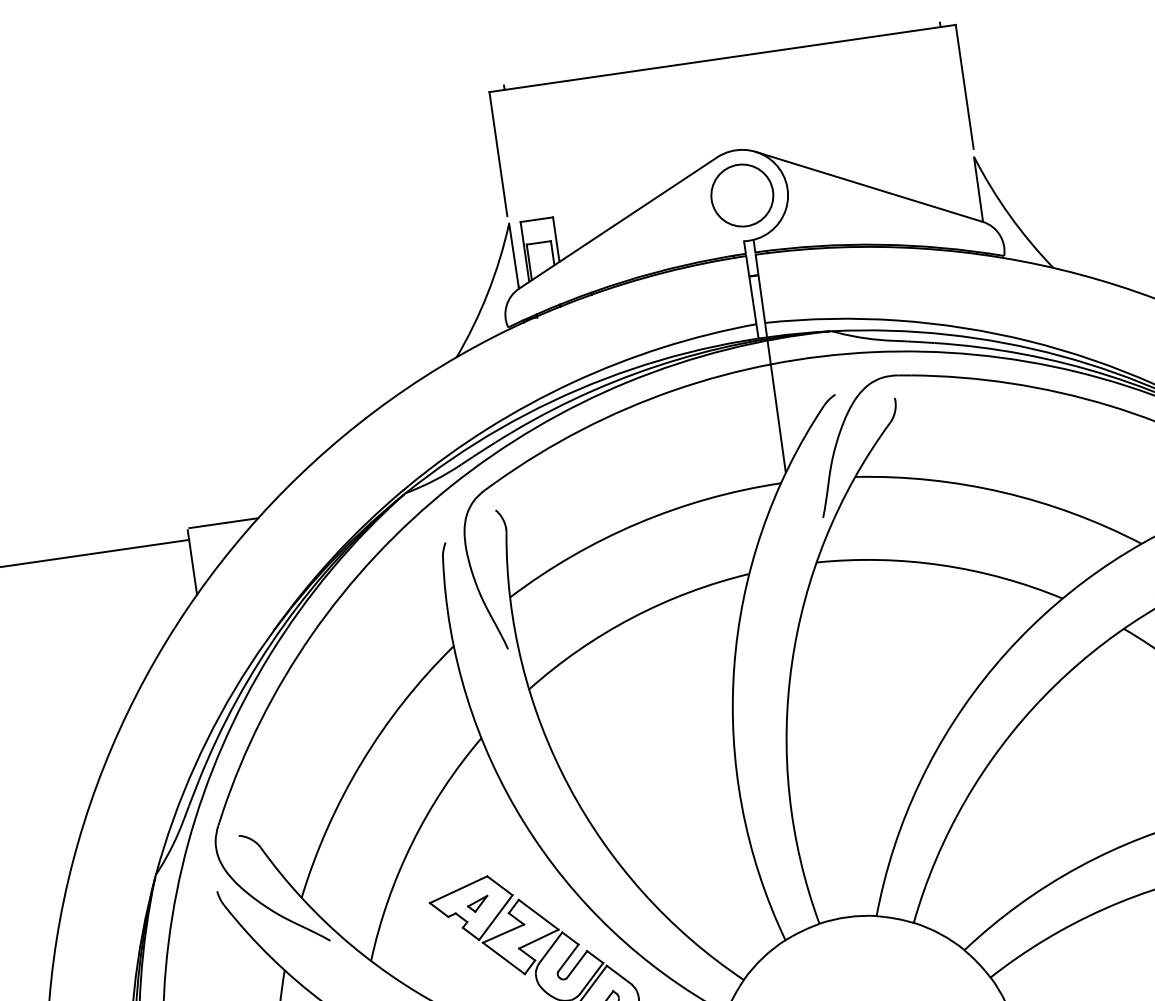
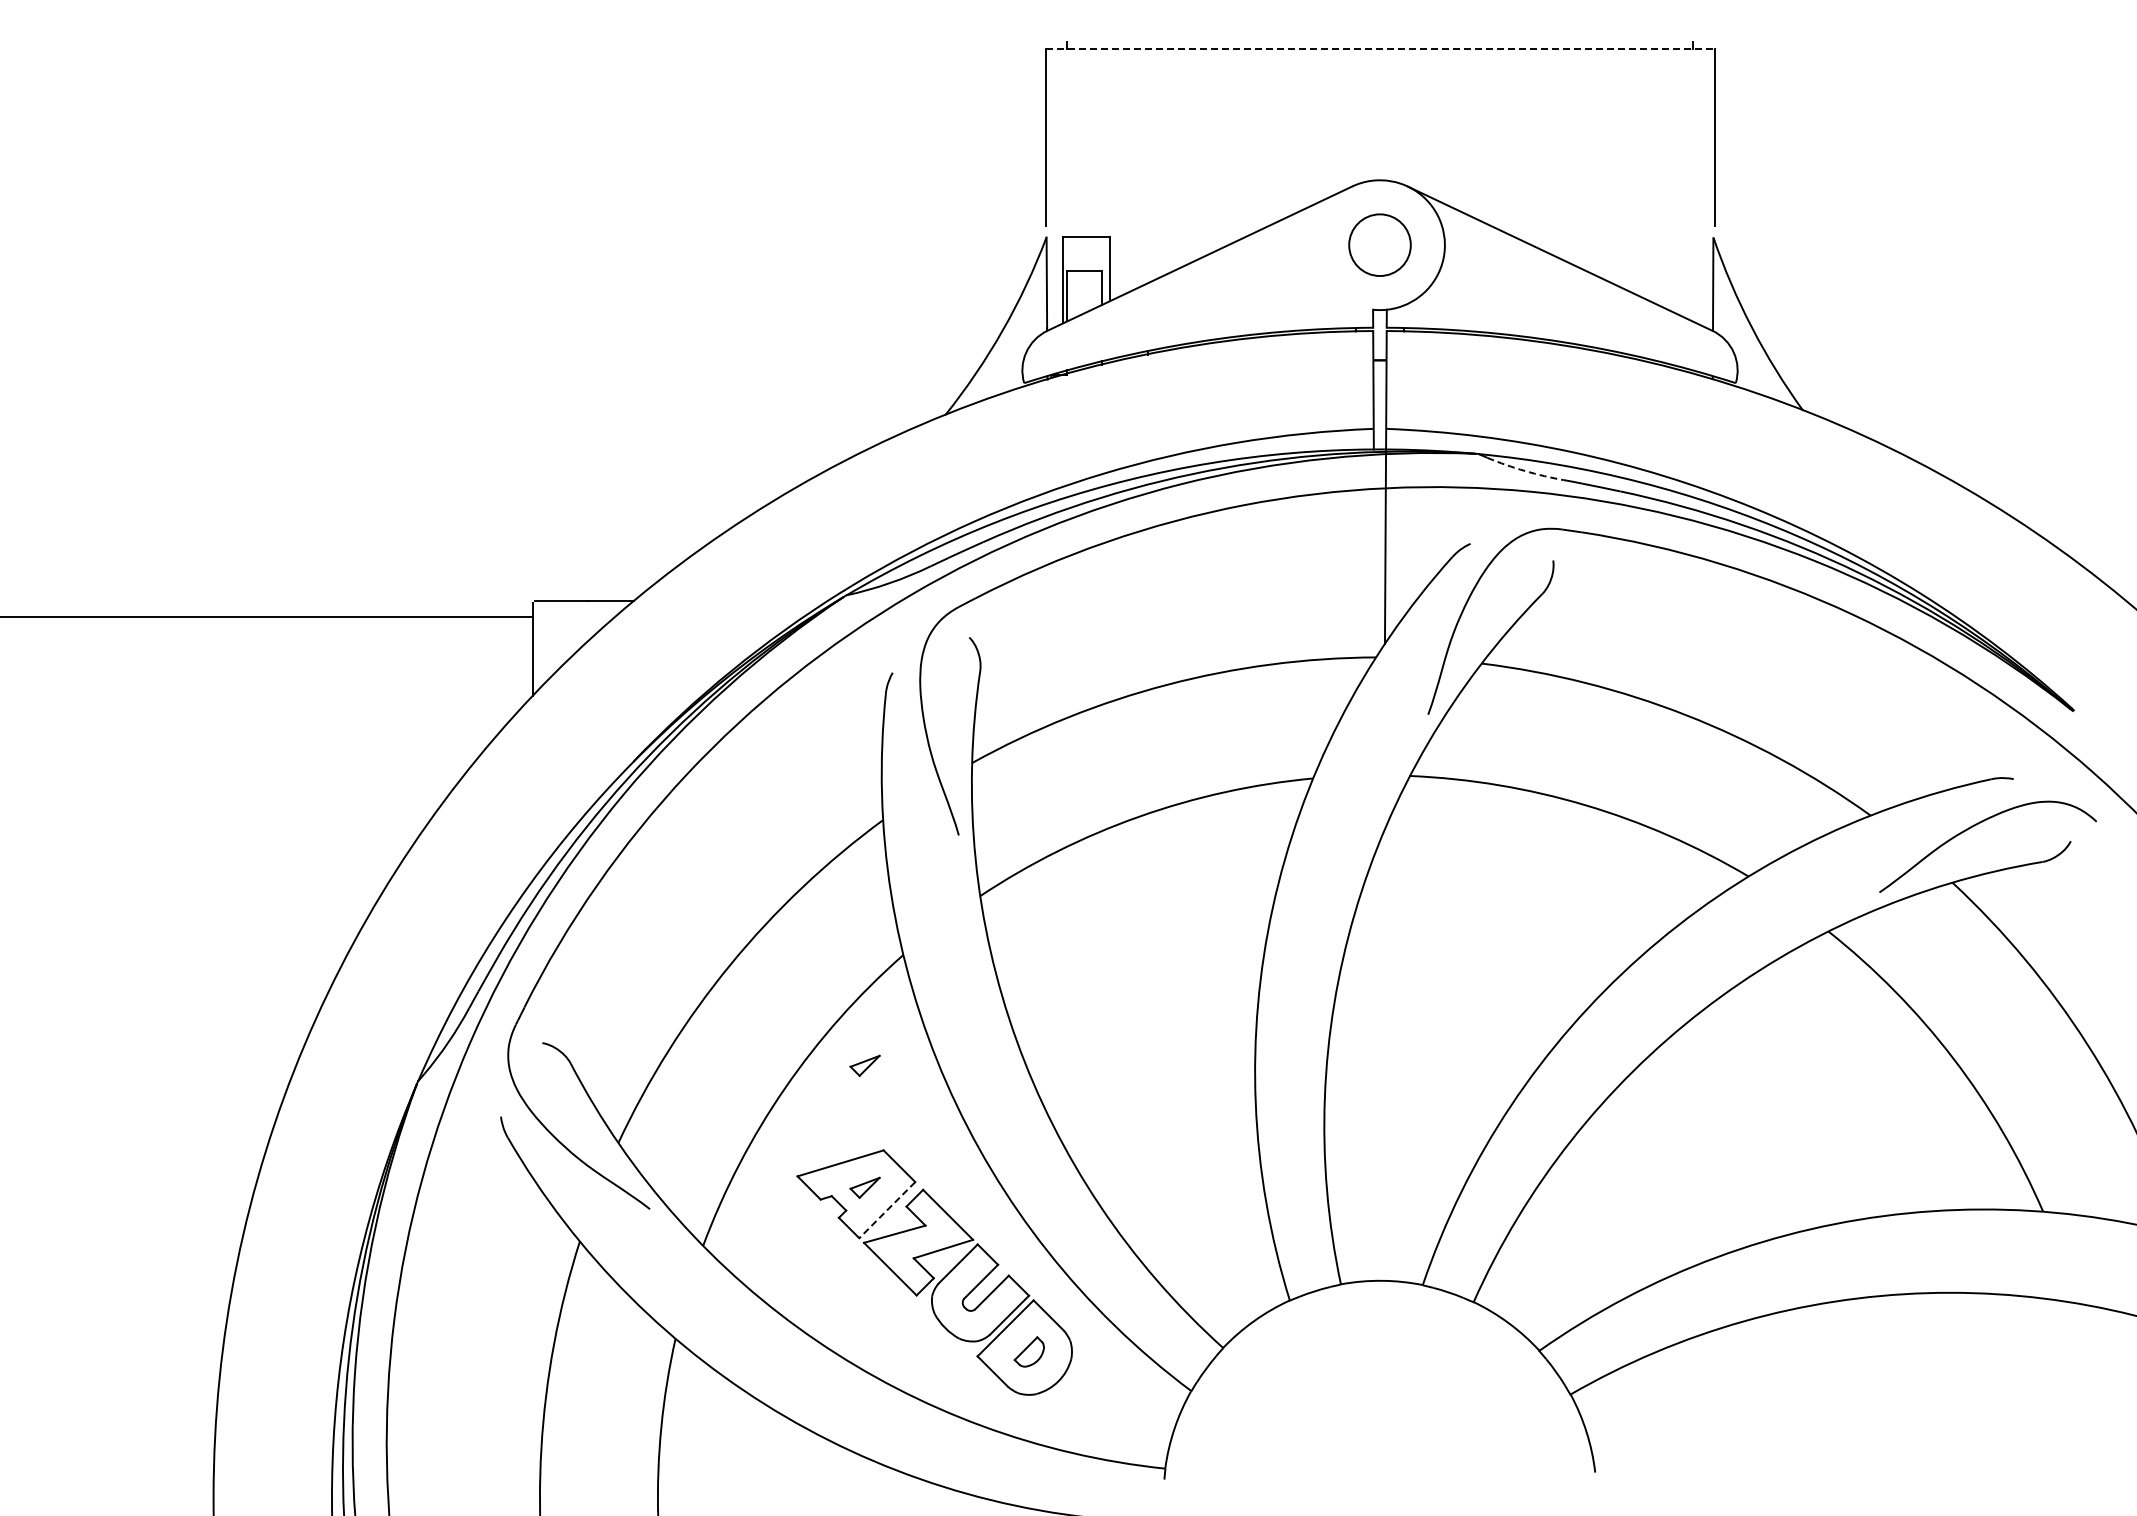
line: (722, 58) -> (1380, 48), solid -> dashed
circle: (742, 195) -> (1380, 245), size x0.7
arc: (865, 338) -> (1524, 471), solid -> dashed
part: (465, 819) -> (864, 1065), added
line: (496, 917) -> (887, 1210), solid -> dashed

